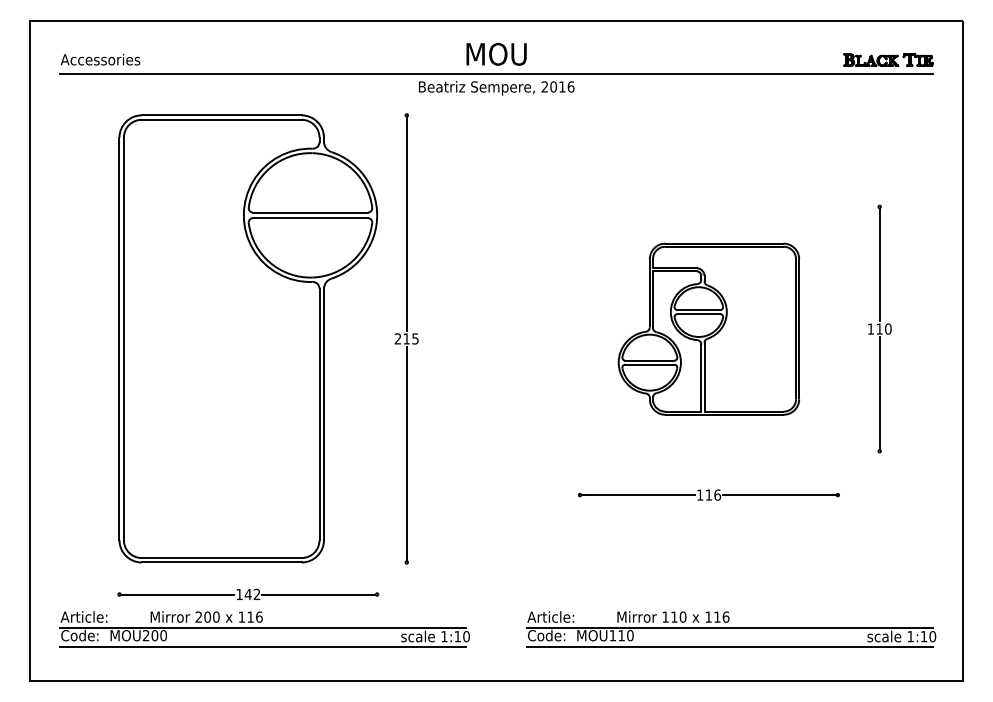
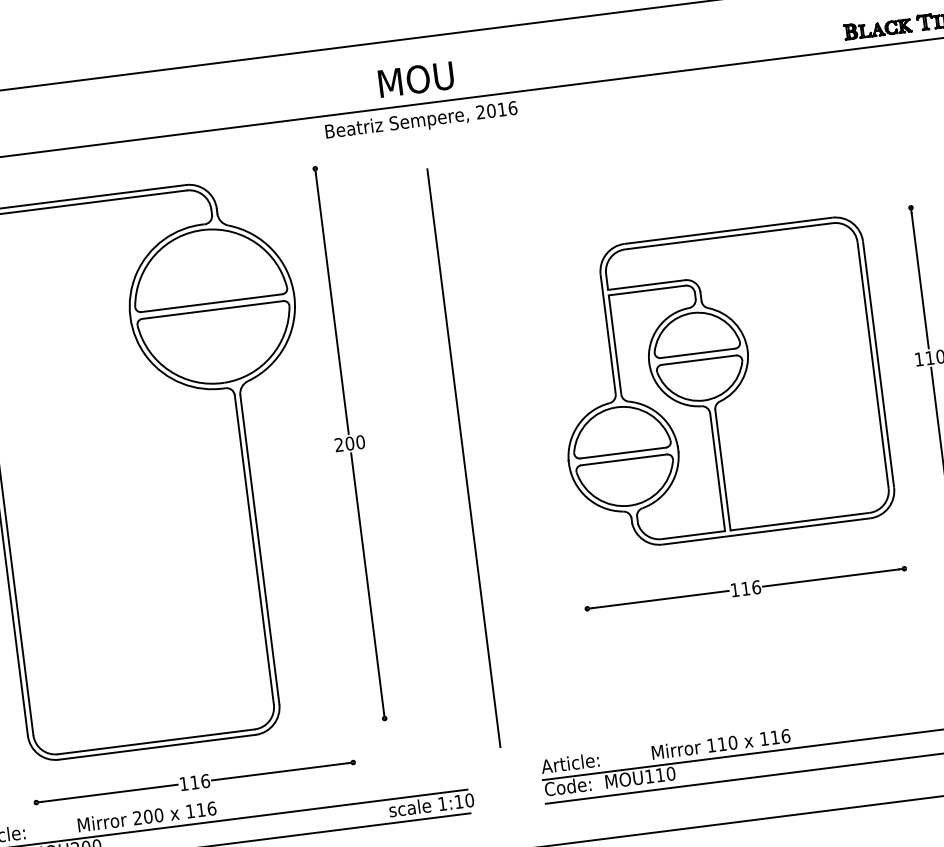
part: (708, 329) -> (719, 385), size x1.43
text: (410, 338) -> (354, 442), 215 -> 200
line: (496, 362) -> (463, 458), added
text: (252, 594) -> (199, 781), 142 -> 116

